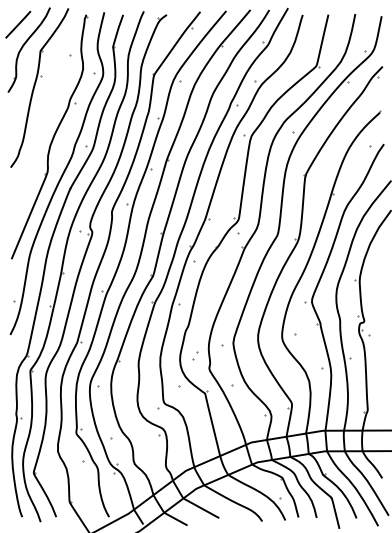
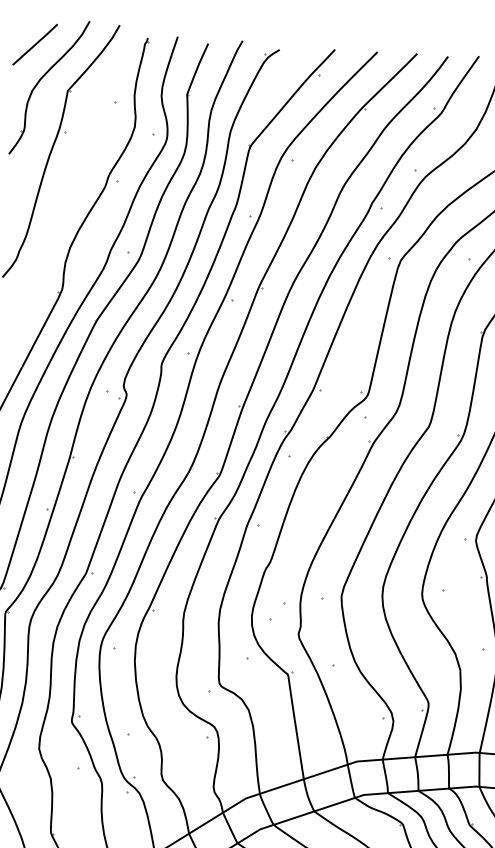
part: (195, 355) -> (277, 611), size x1.6

